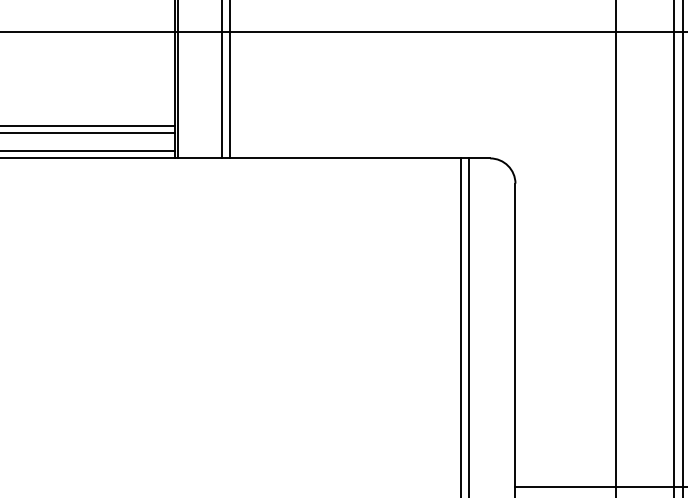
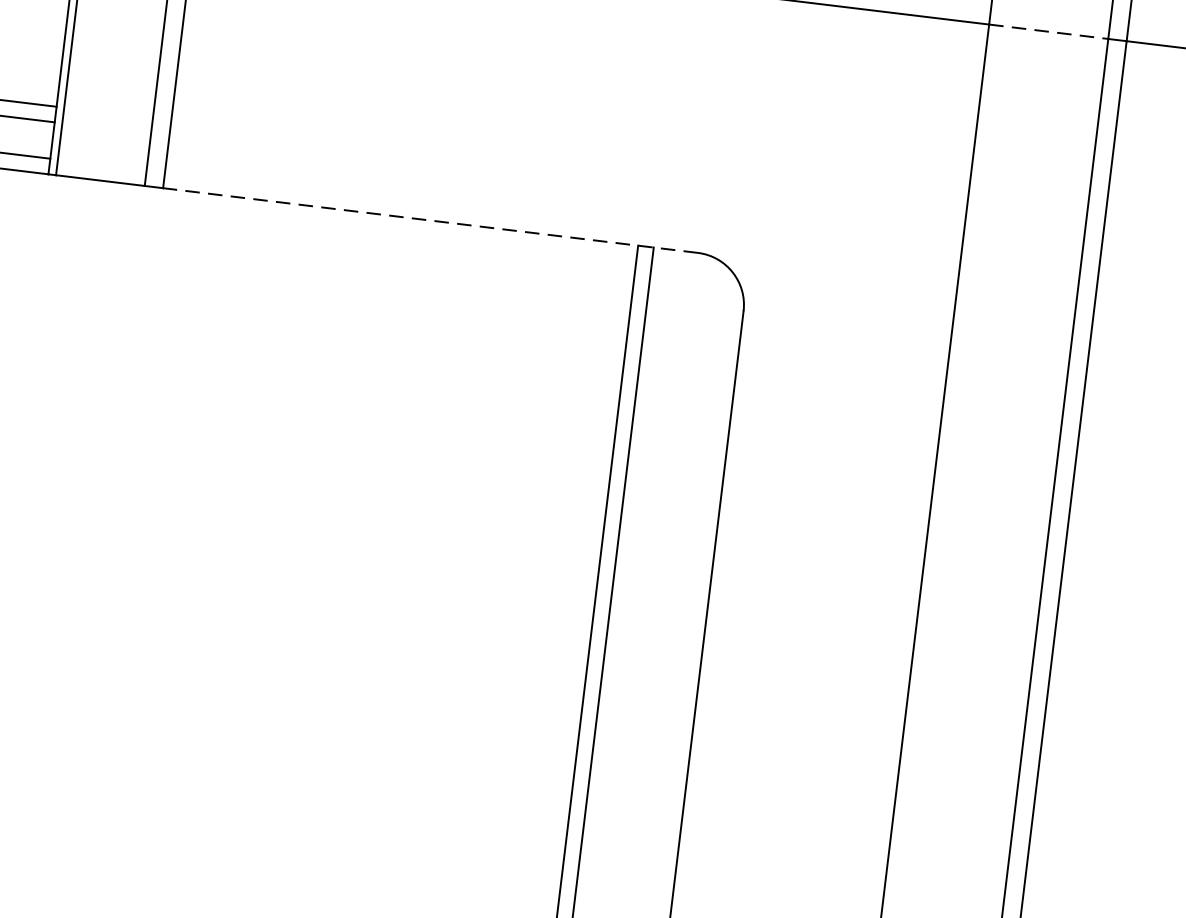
line: (645, 32) -> (1048, 32), solid -> dashed
line: (360, 158) -> (430, 220), solid -> dashed

